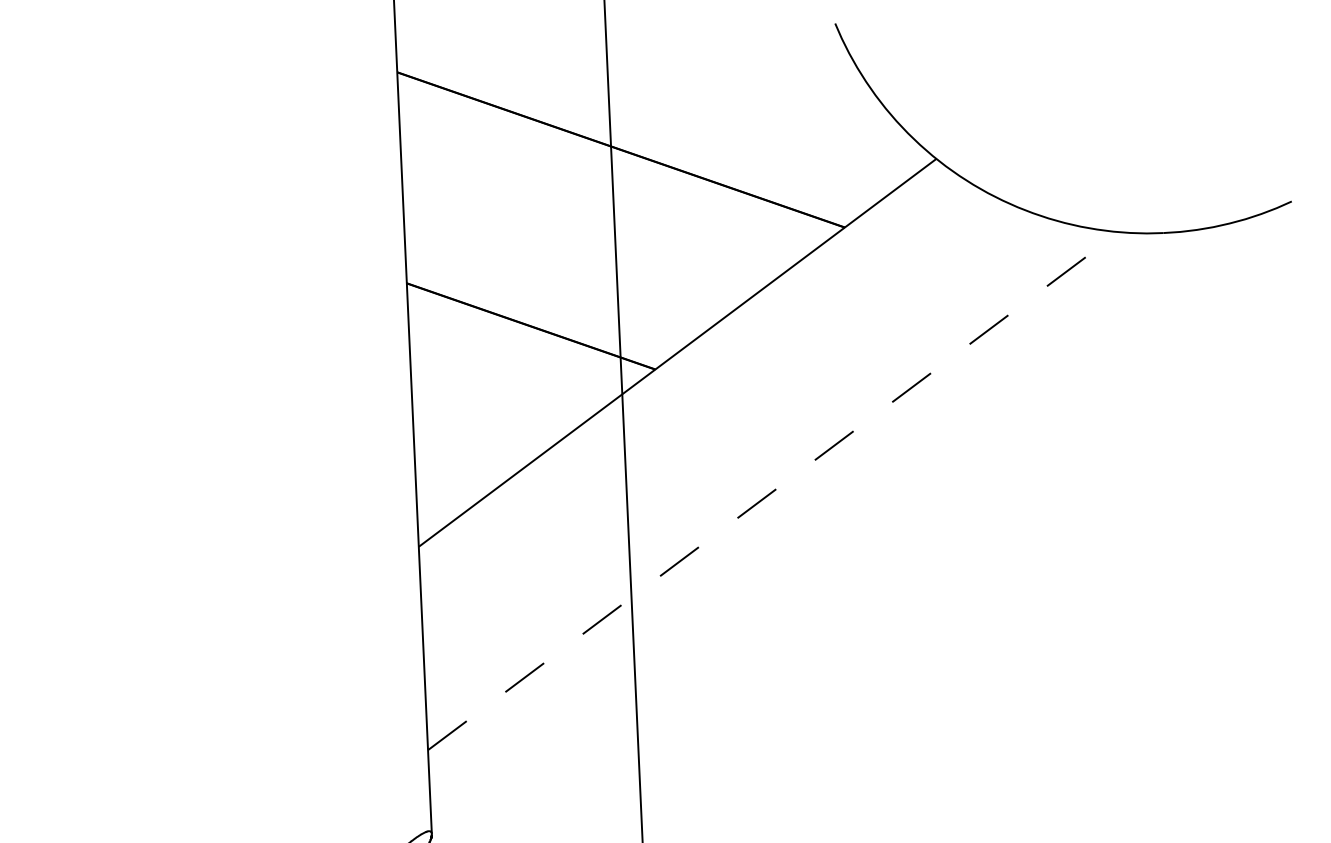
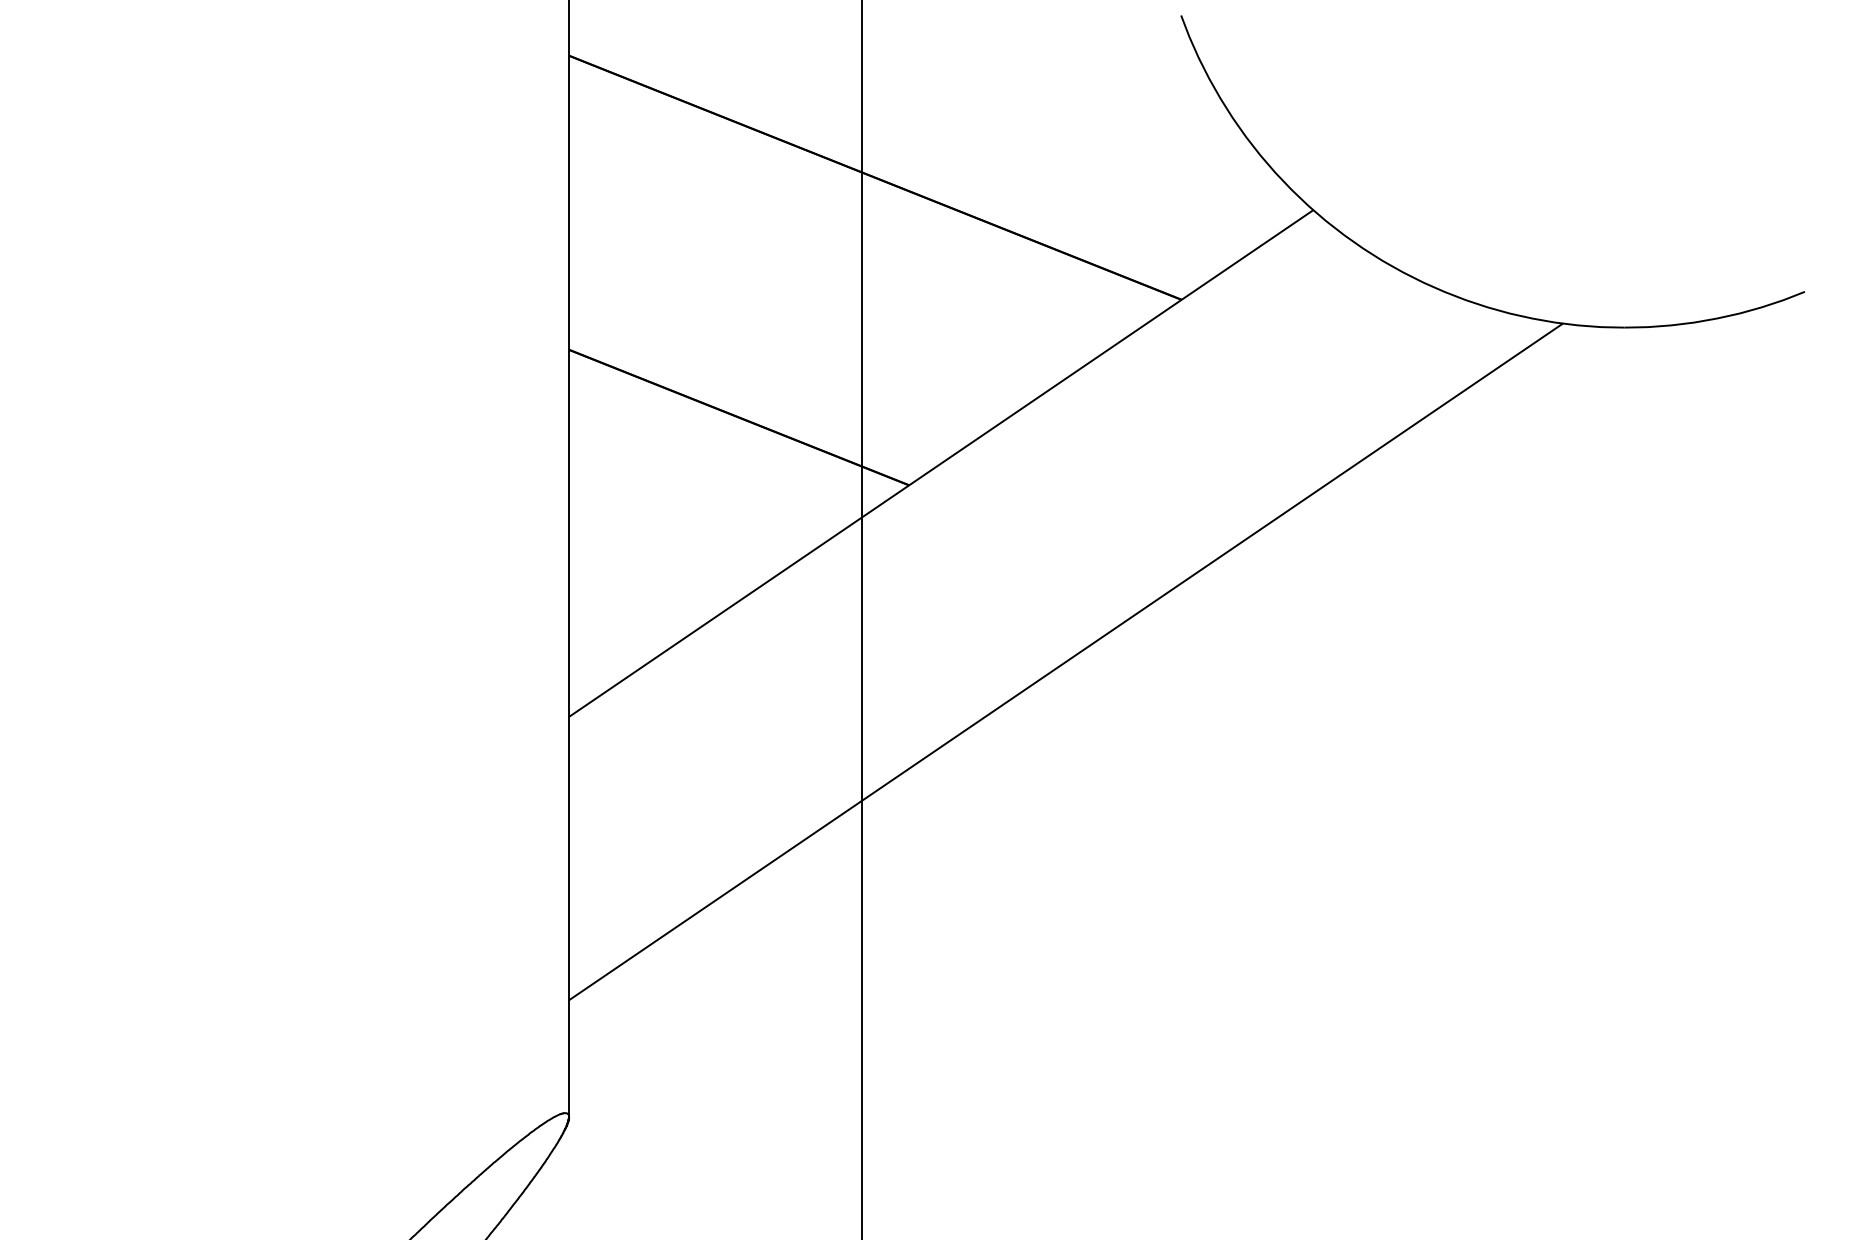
line: (774, 490) -> (1066, 661), dashed -> solid

